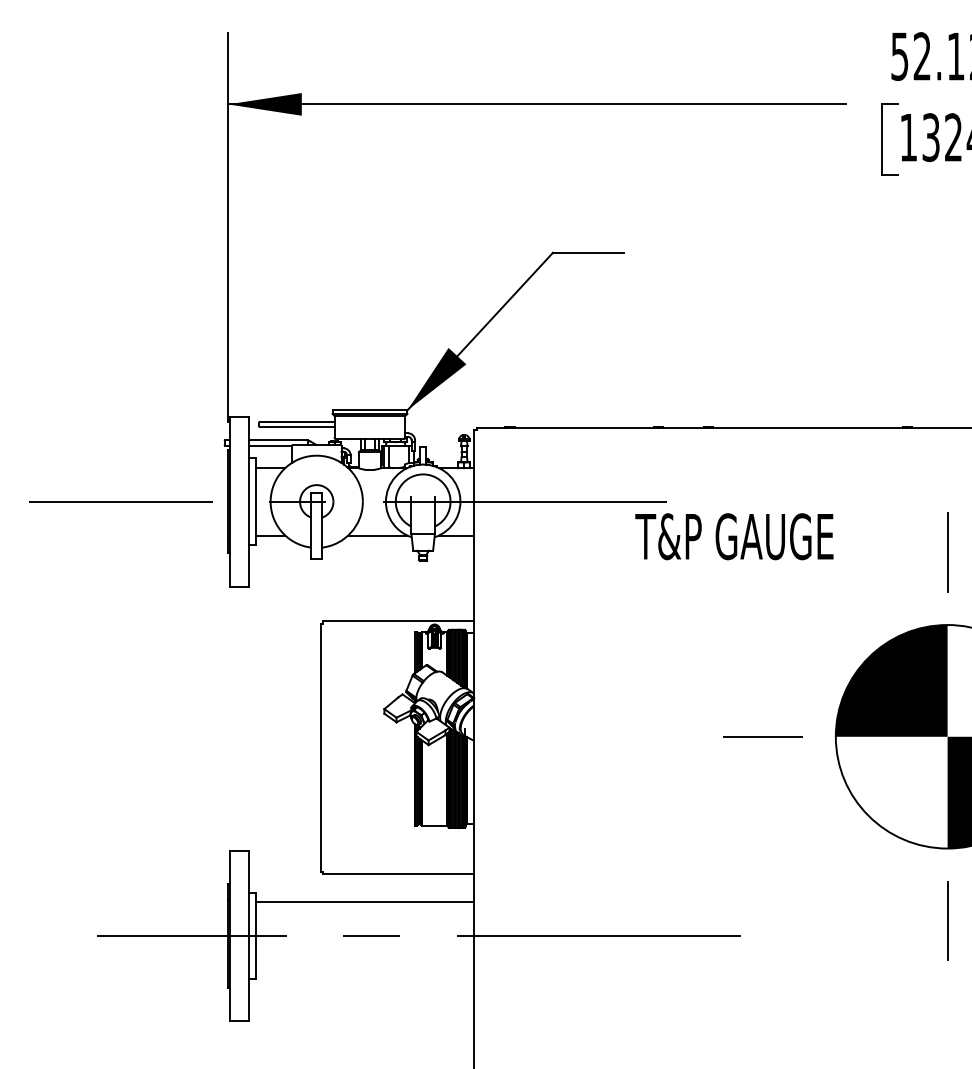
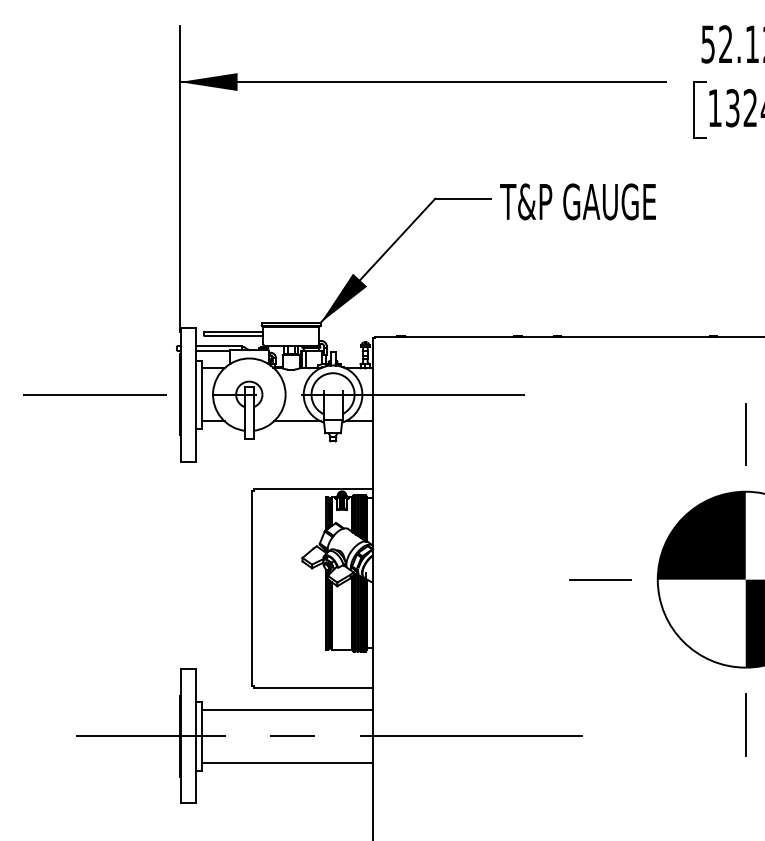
text: (734, 536) -> (578, 201), moved
line: (365, 969) -> (287, 762), added

